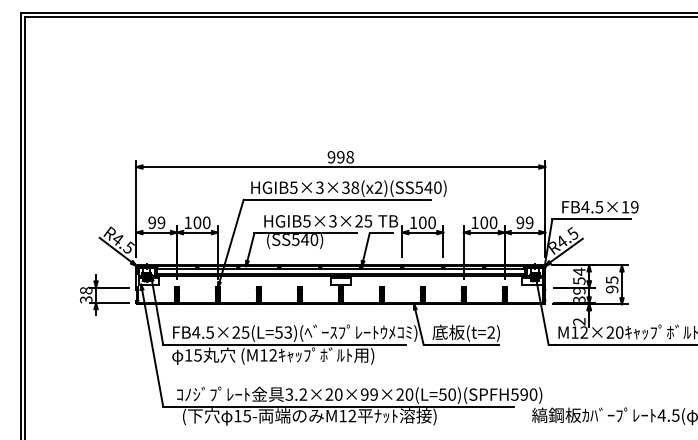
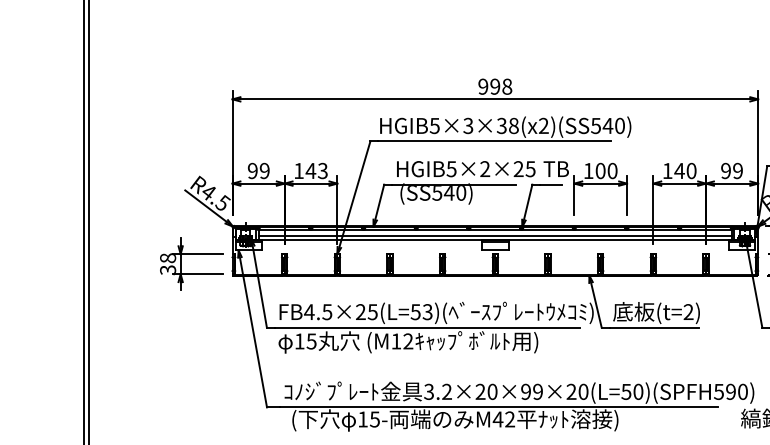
text: (332, 221) -> (484, 169), HGIB5×3×25 -> HGIB5×2×25
text: (201, 222) -> (316, 170), 100 -> 143
text: (484, 222) -> (679, 170), 100 -> 140
text: (342, 416) -> (497, 420), M12 -> M42

